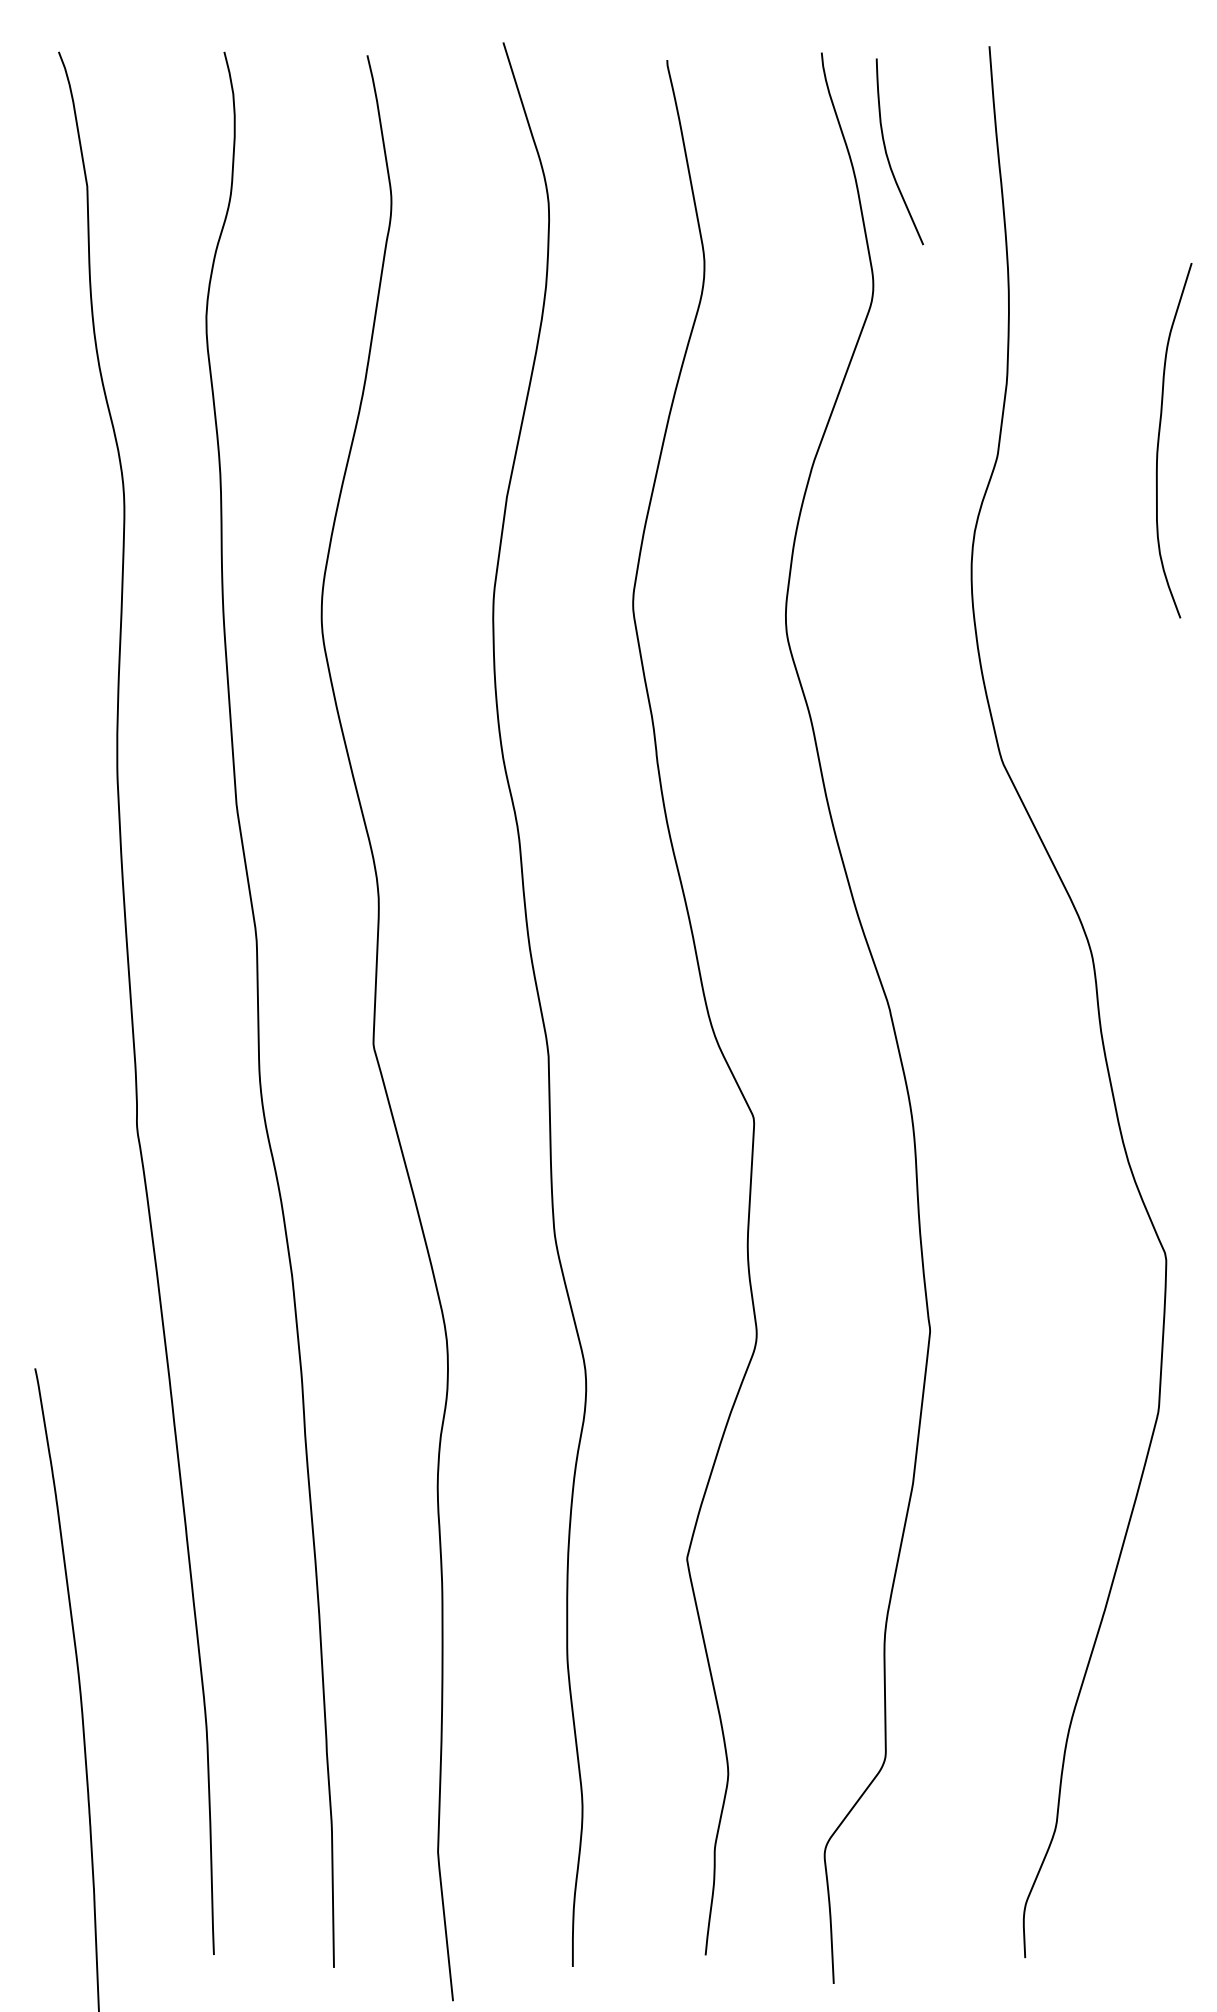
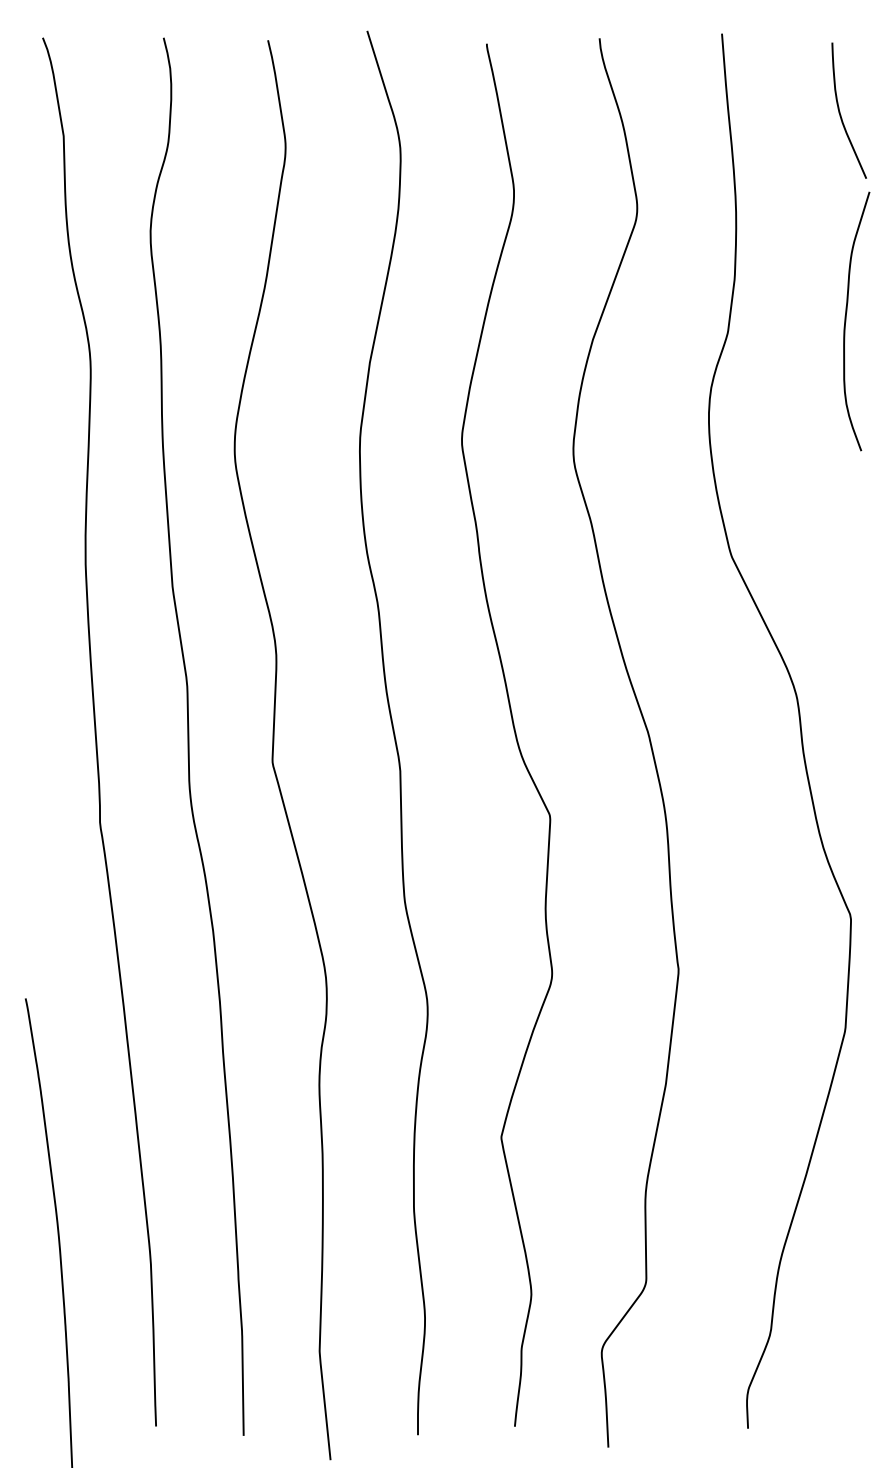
curve: (888, 156) -> (840, 114), moved

